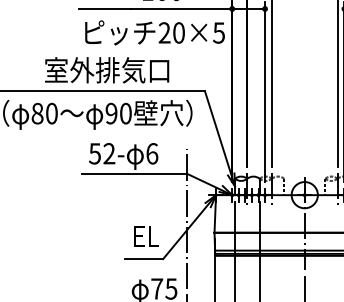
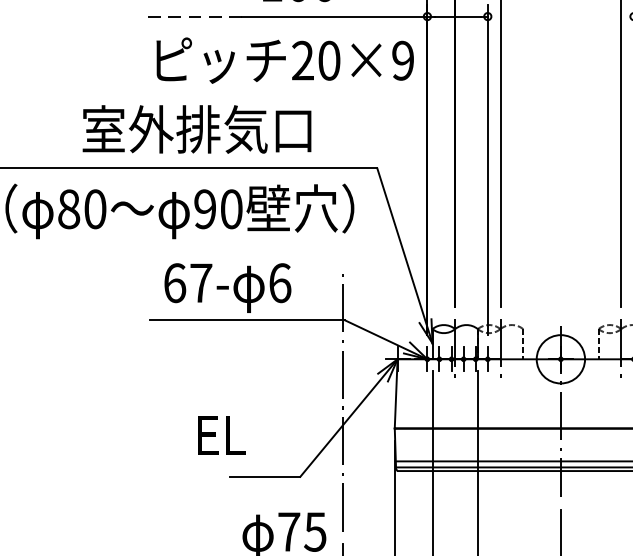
line: (104, 8) -> (192, 15), solid -> dashed
text: (218, 32) -> (402, 59), 20×5 -> 20×9
text: (102, 153) -> (188, 282), 52- -> 67-
text: (146, 236) -> (221, 435), moved

